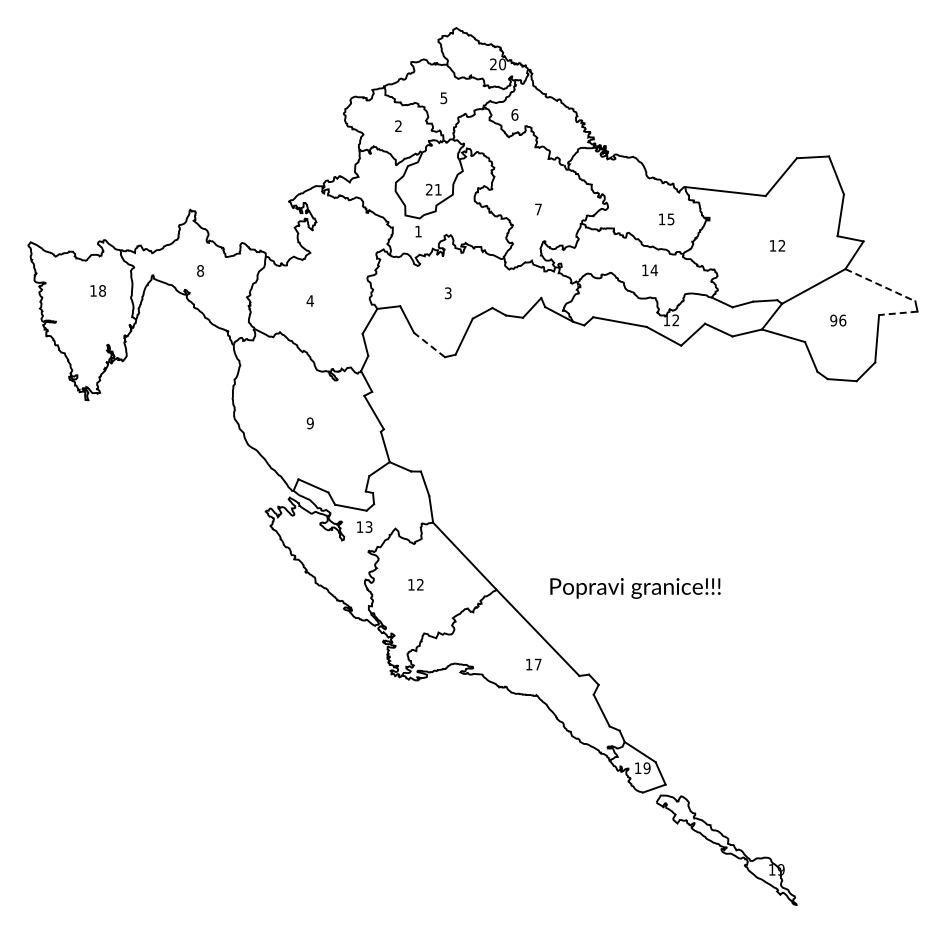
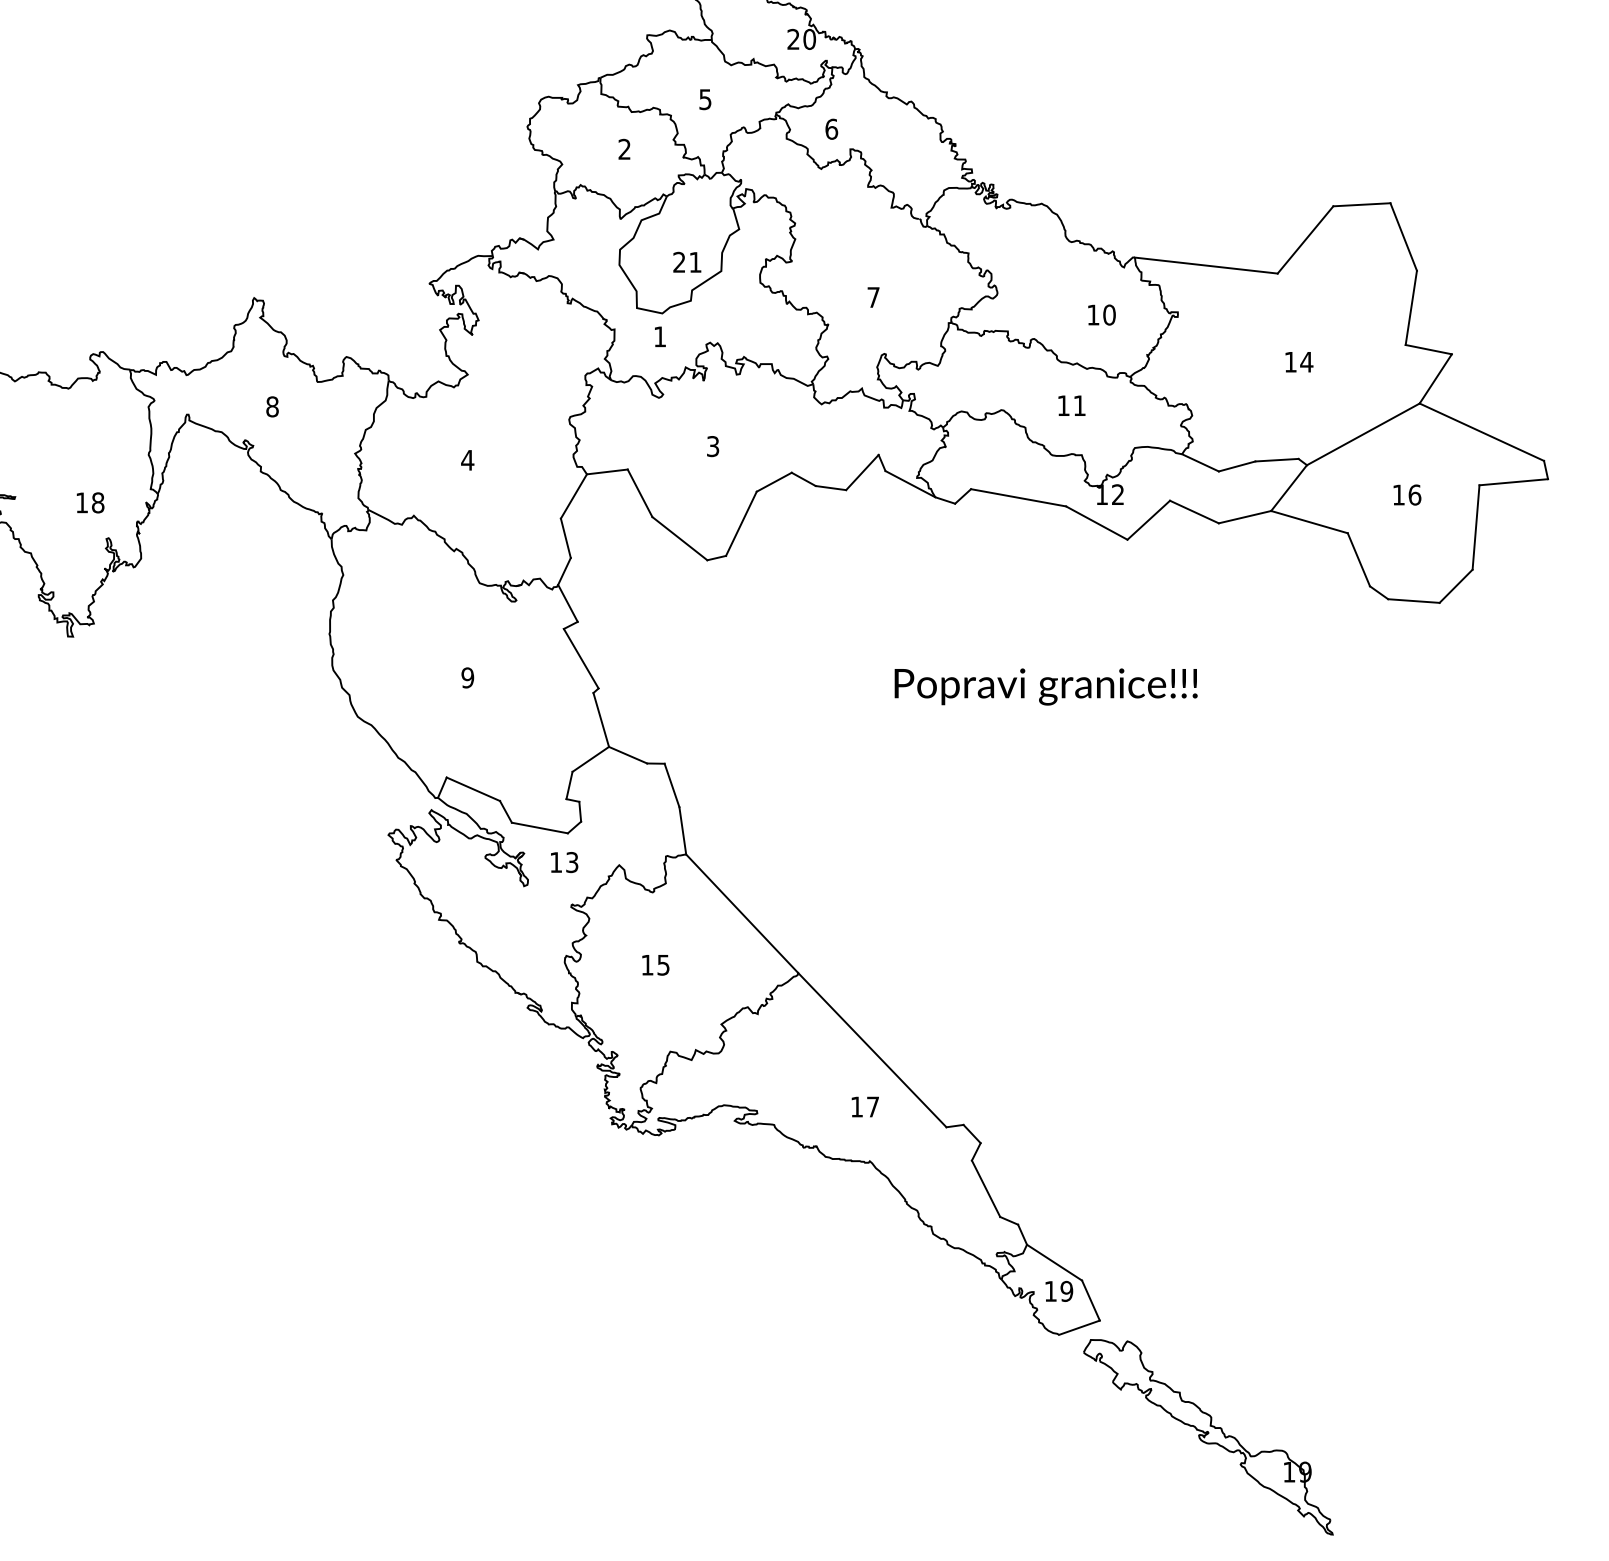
text: (670, 219) -> (1108, 315), 15 -> 10
text: (781, 245) -> (1305, 361), 12 -> 14
text: (654, 270) -> (1080, 406), 14 -> 11
line: (880, 285) -> (1482, 432), dashed -> solid
text: (97, 290) -> (89, 502), moved
line: (897, 313) -> (1512, 482), dashed -> solid
text: (833, 320) -> (1398, 494), 96 -> 16
line: (429, 345) -> (679, 539), dashed -> solid
text: (420, 584) -> (663, 964), 12 -> 15
text: (635, 588) -> (1046, 687), moved

